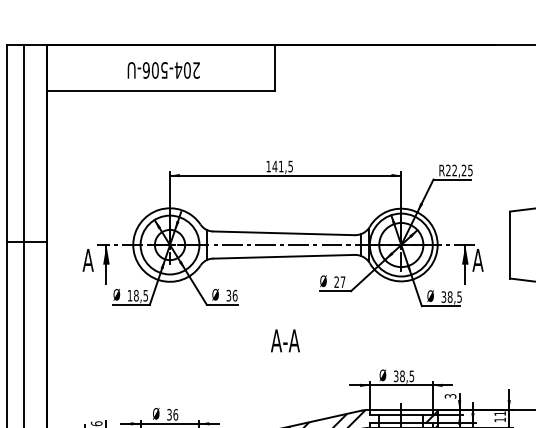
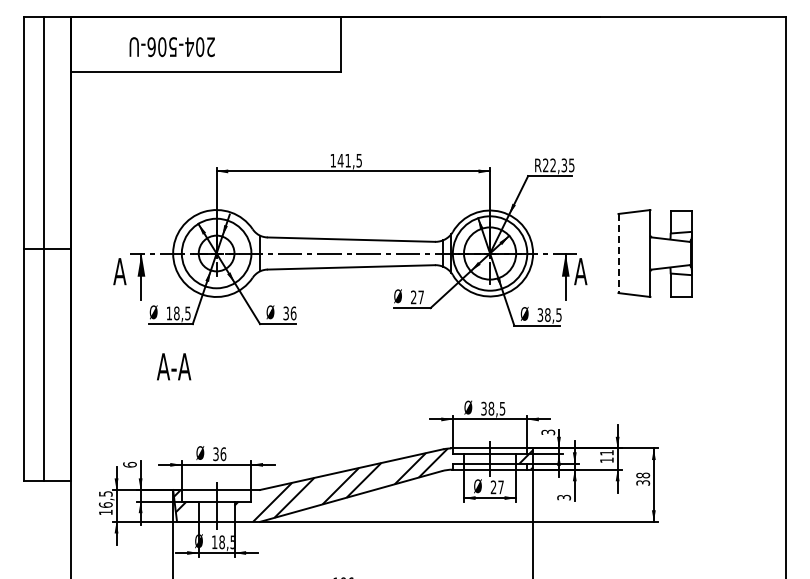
text: (163, 70) -> (171, 47), moved
text: (464, 170) -> (564, 165), R22,25 -> R22,35
line: (509, 245) -> (618, 253), solid -> dashed
text: (285, 340) -> (174, 366), moved

